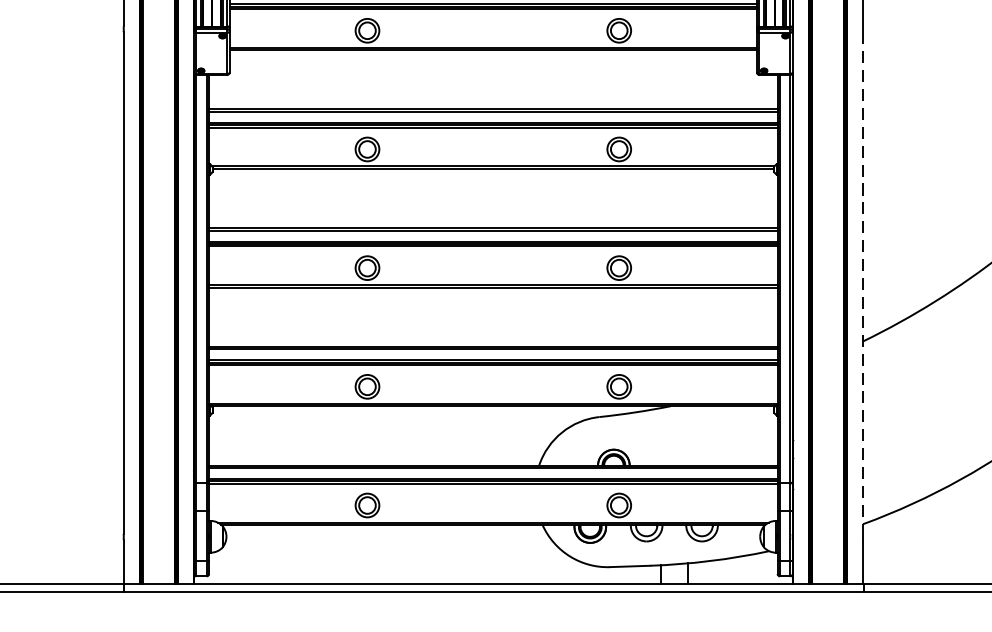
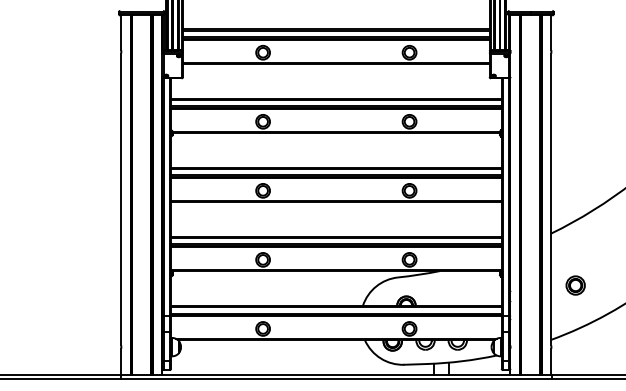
line: (863, 283) -> (551, 199), dashed -> solid
part: (904, 430) -> (575, 285), added

